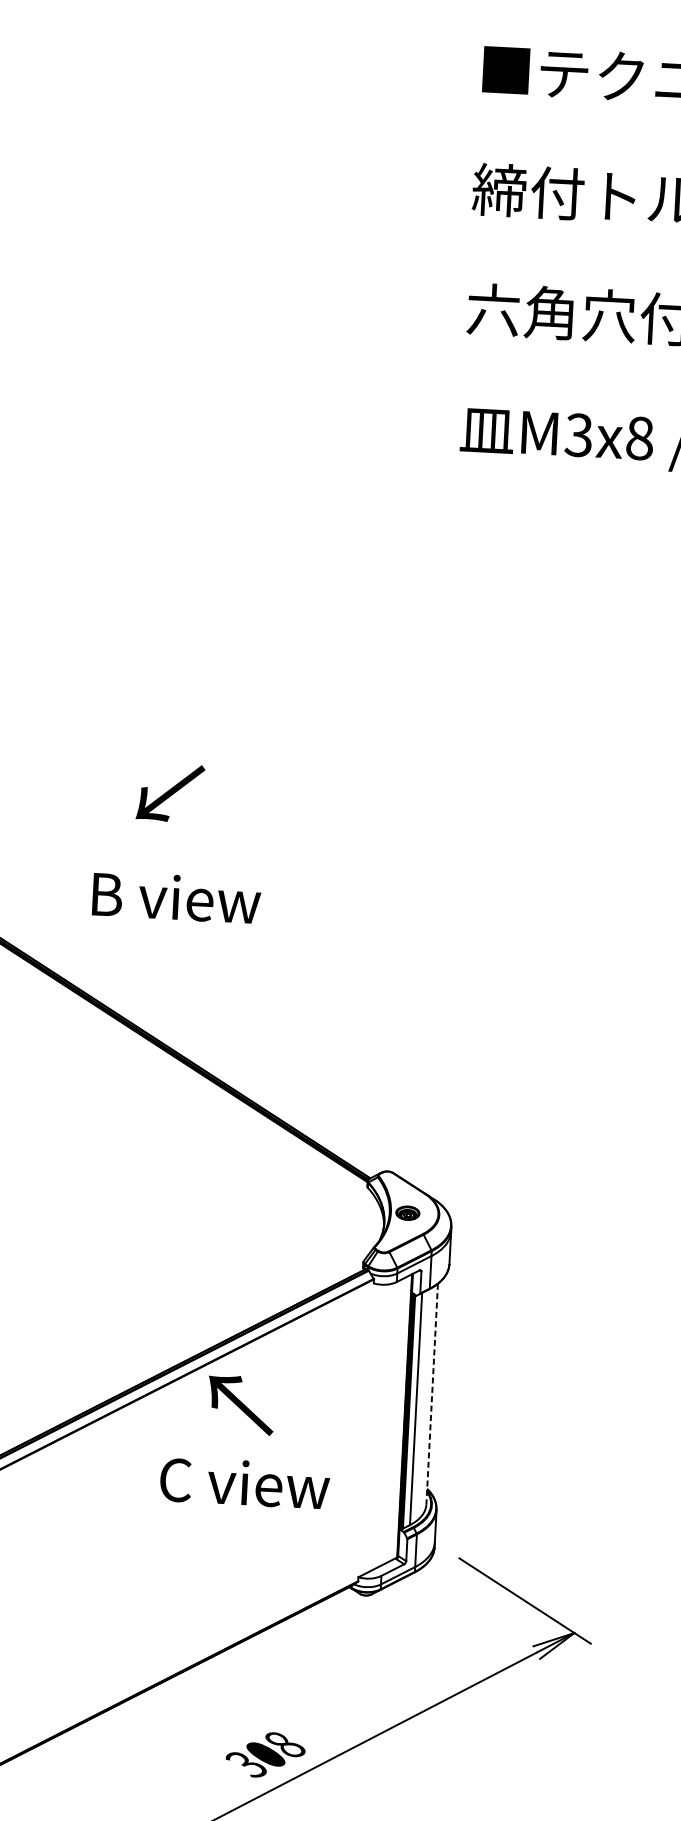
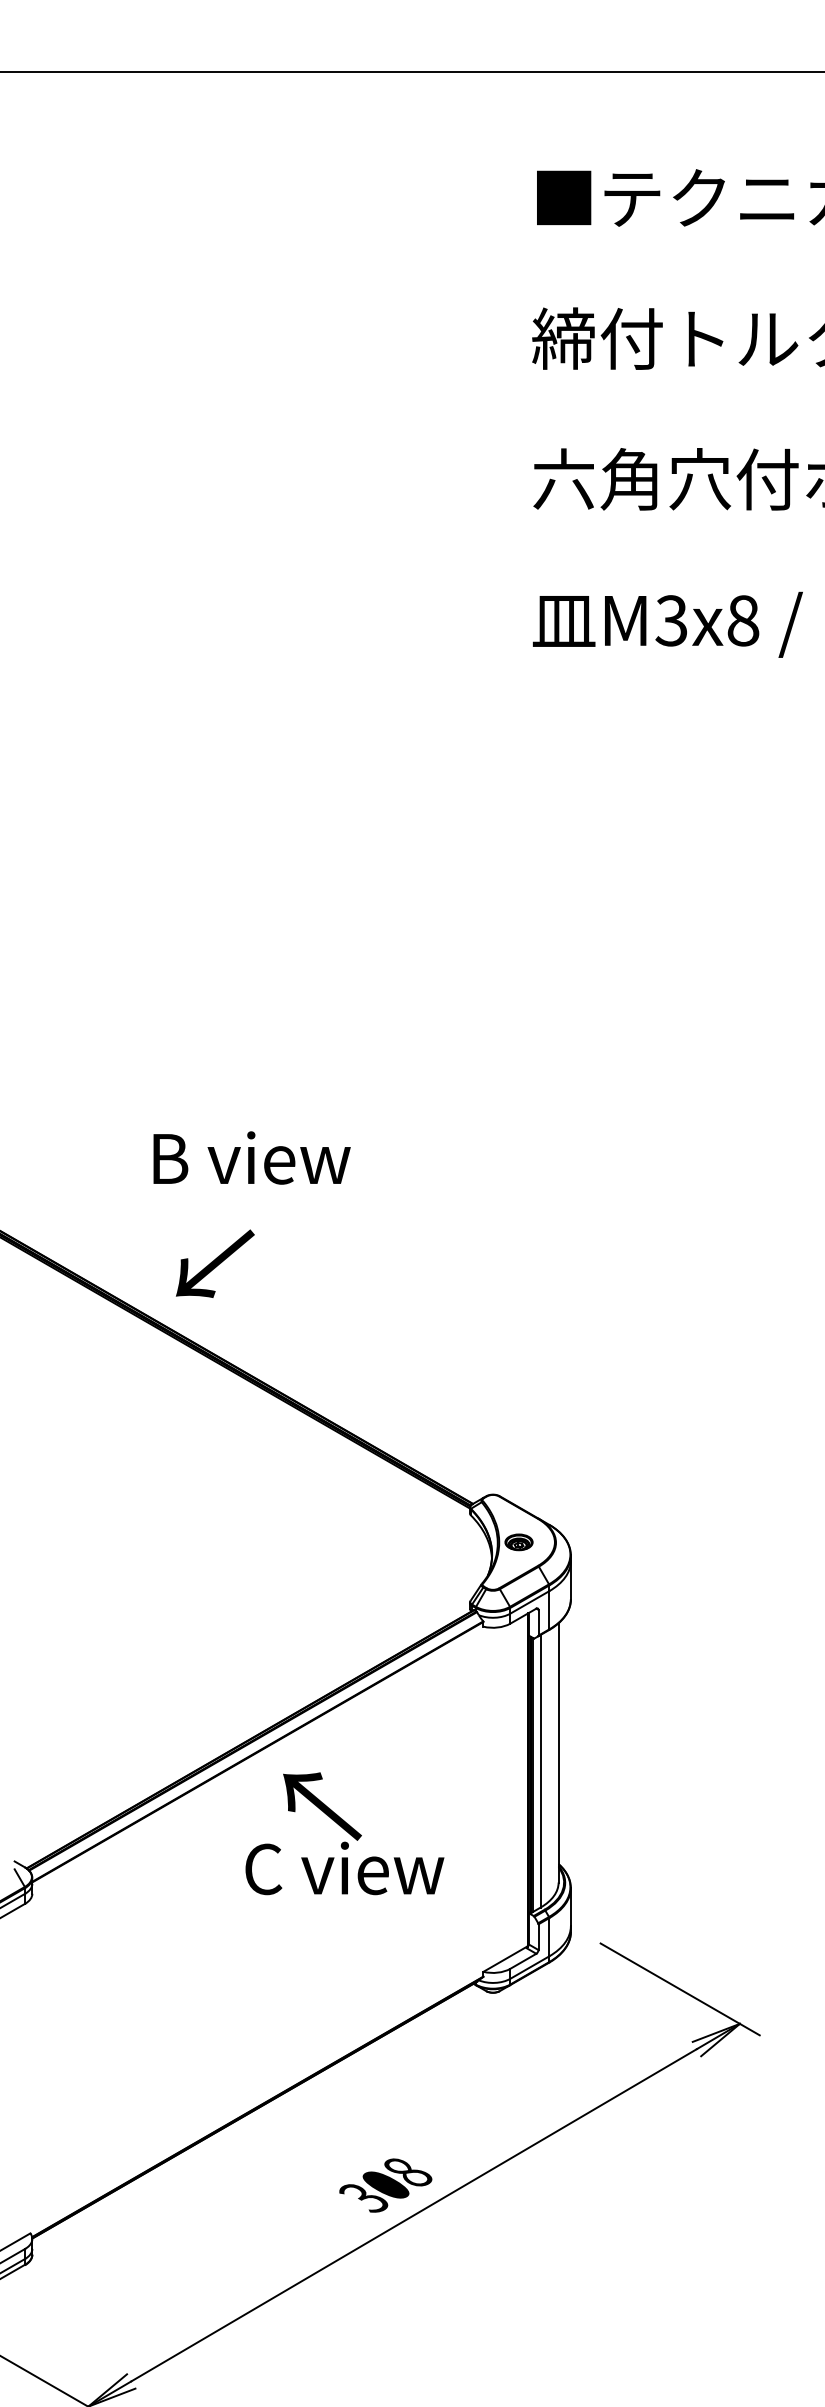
text: (170, 792) -> (215, 1263), moved
text: (176, 897) -> (251, 1157), moved
line: (432, 1393) -> (558, 1752), dashed -> solid
text: (241, 1405) -> (322, 1806), moved

